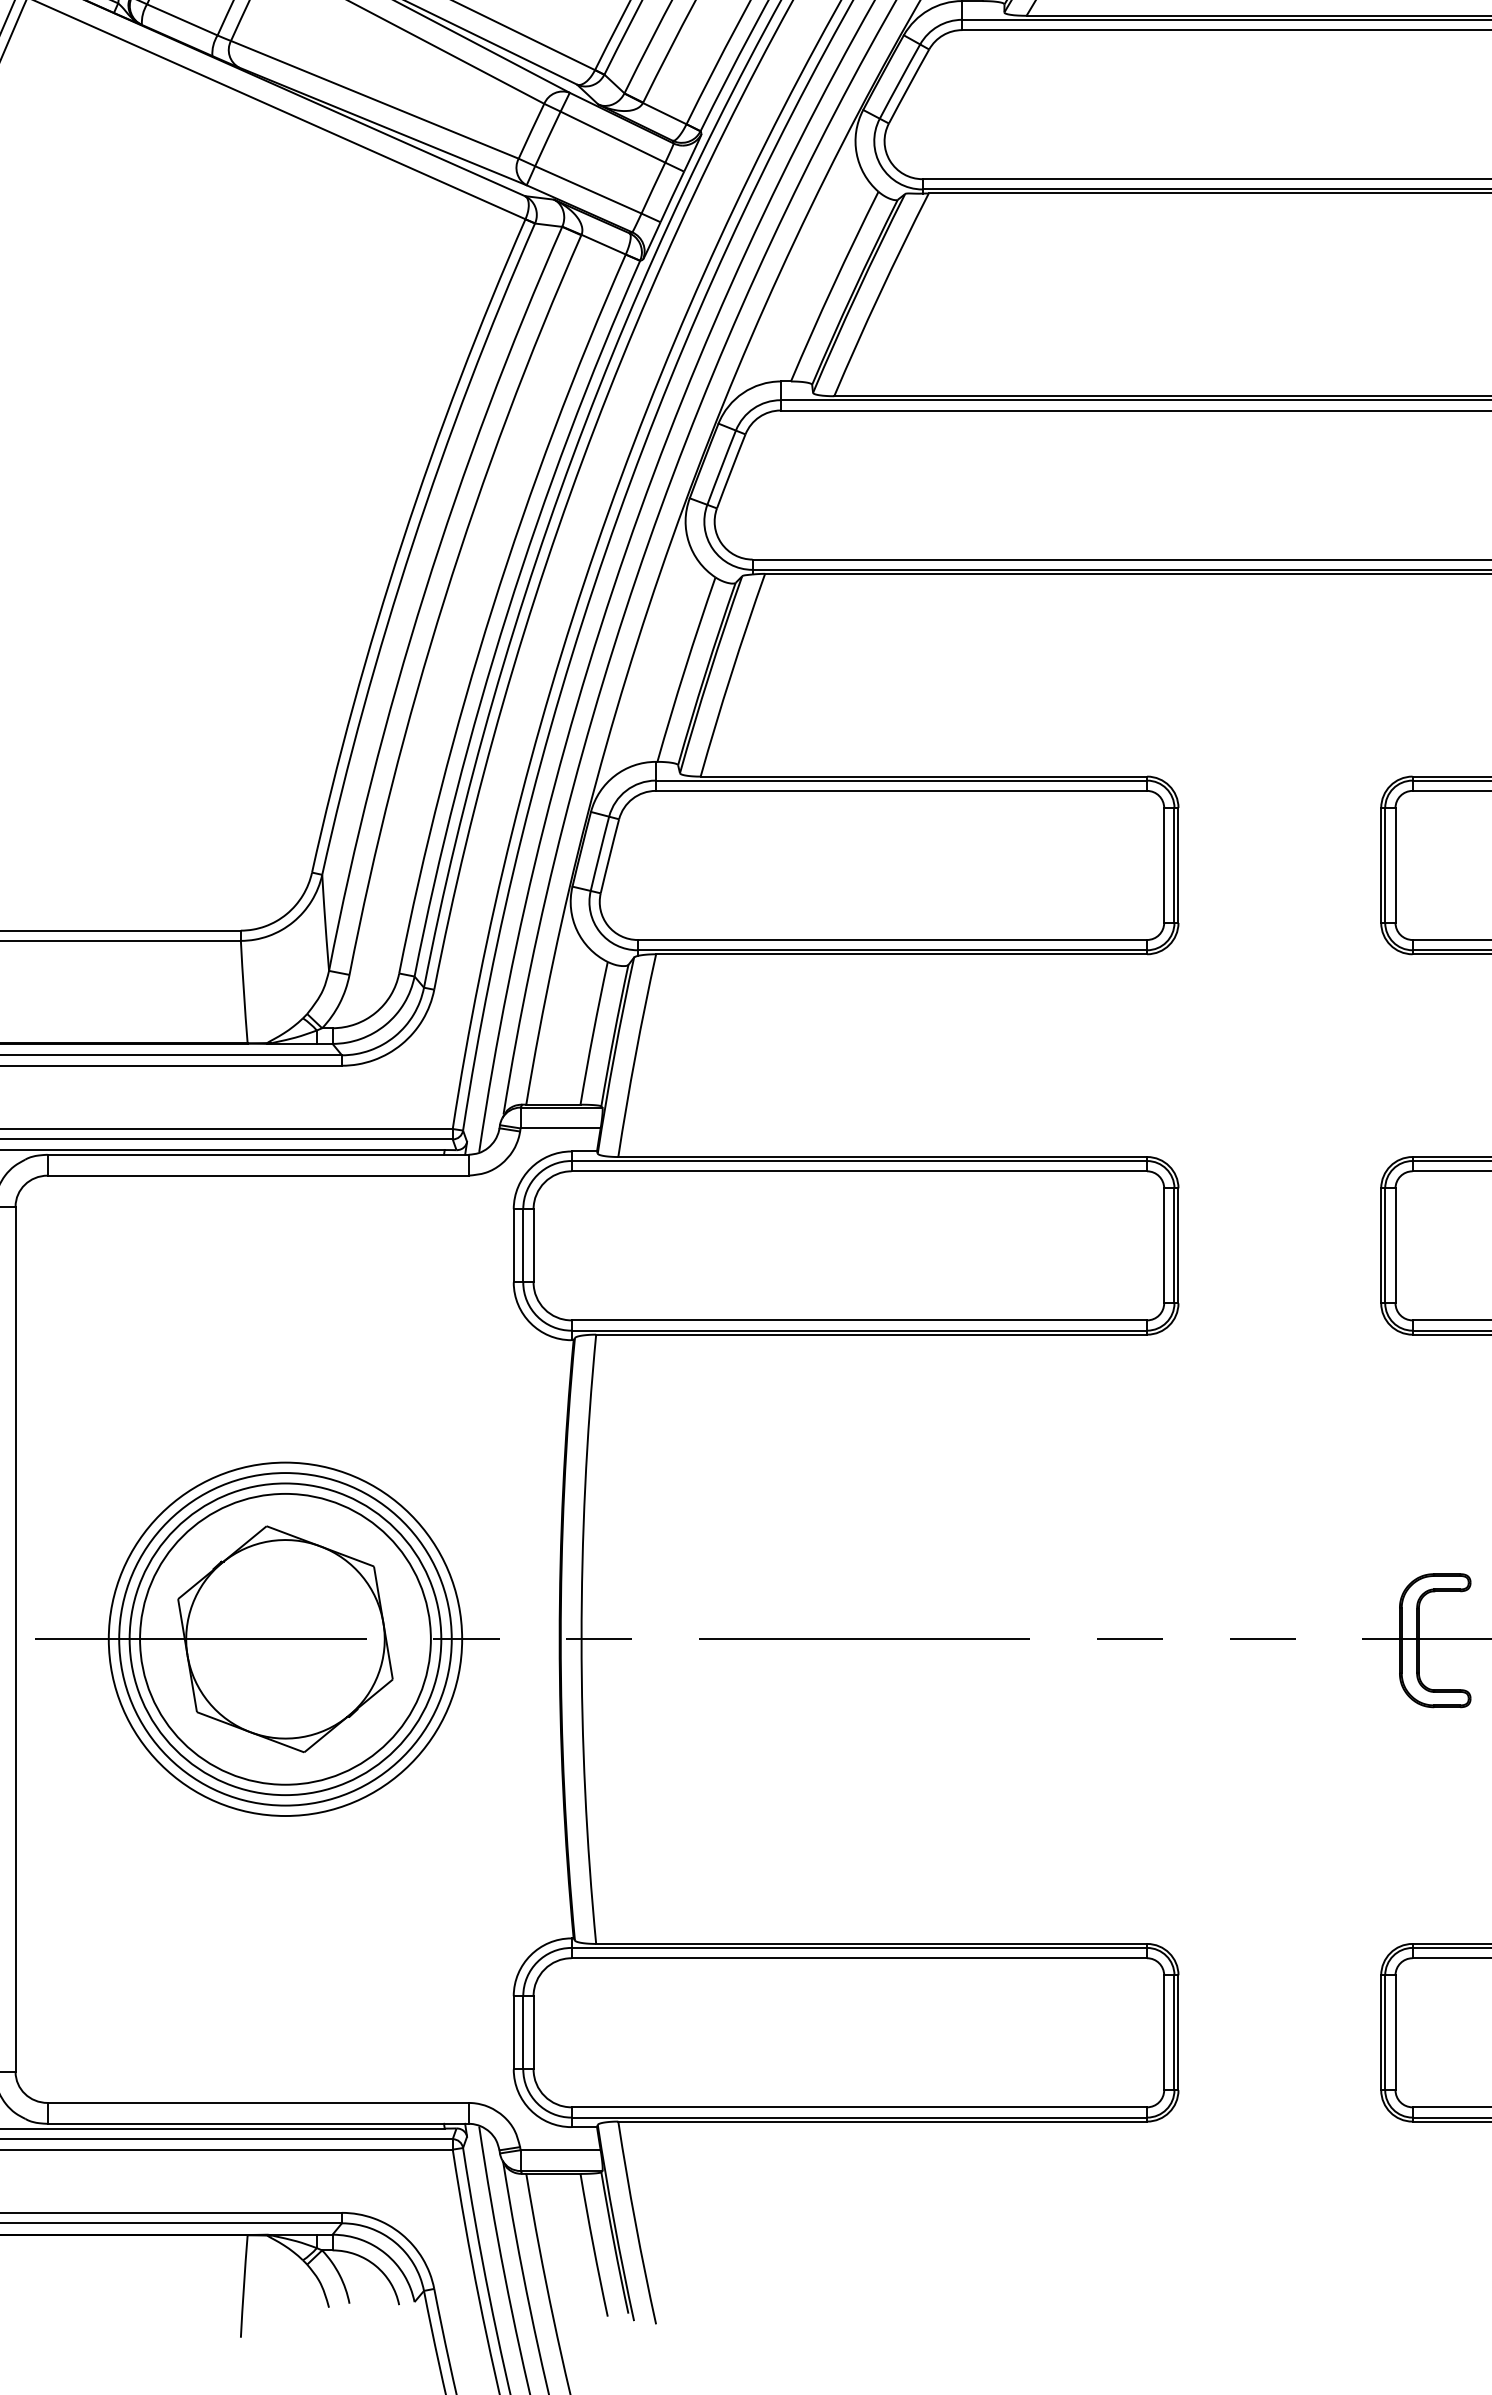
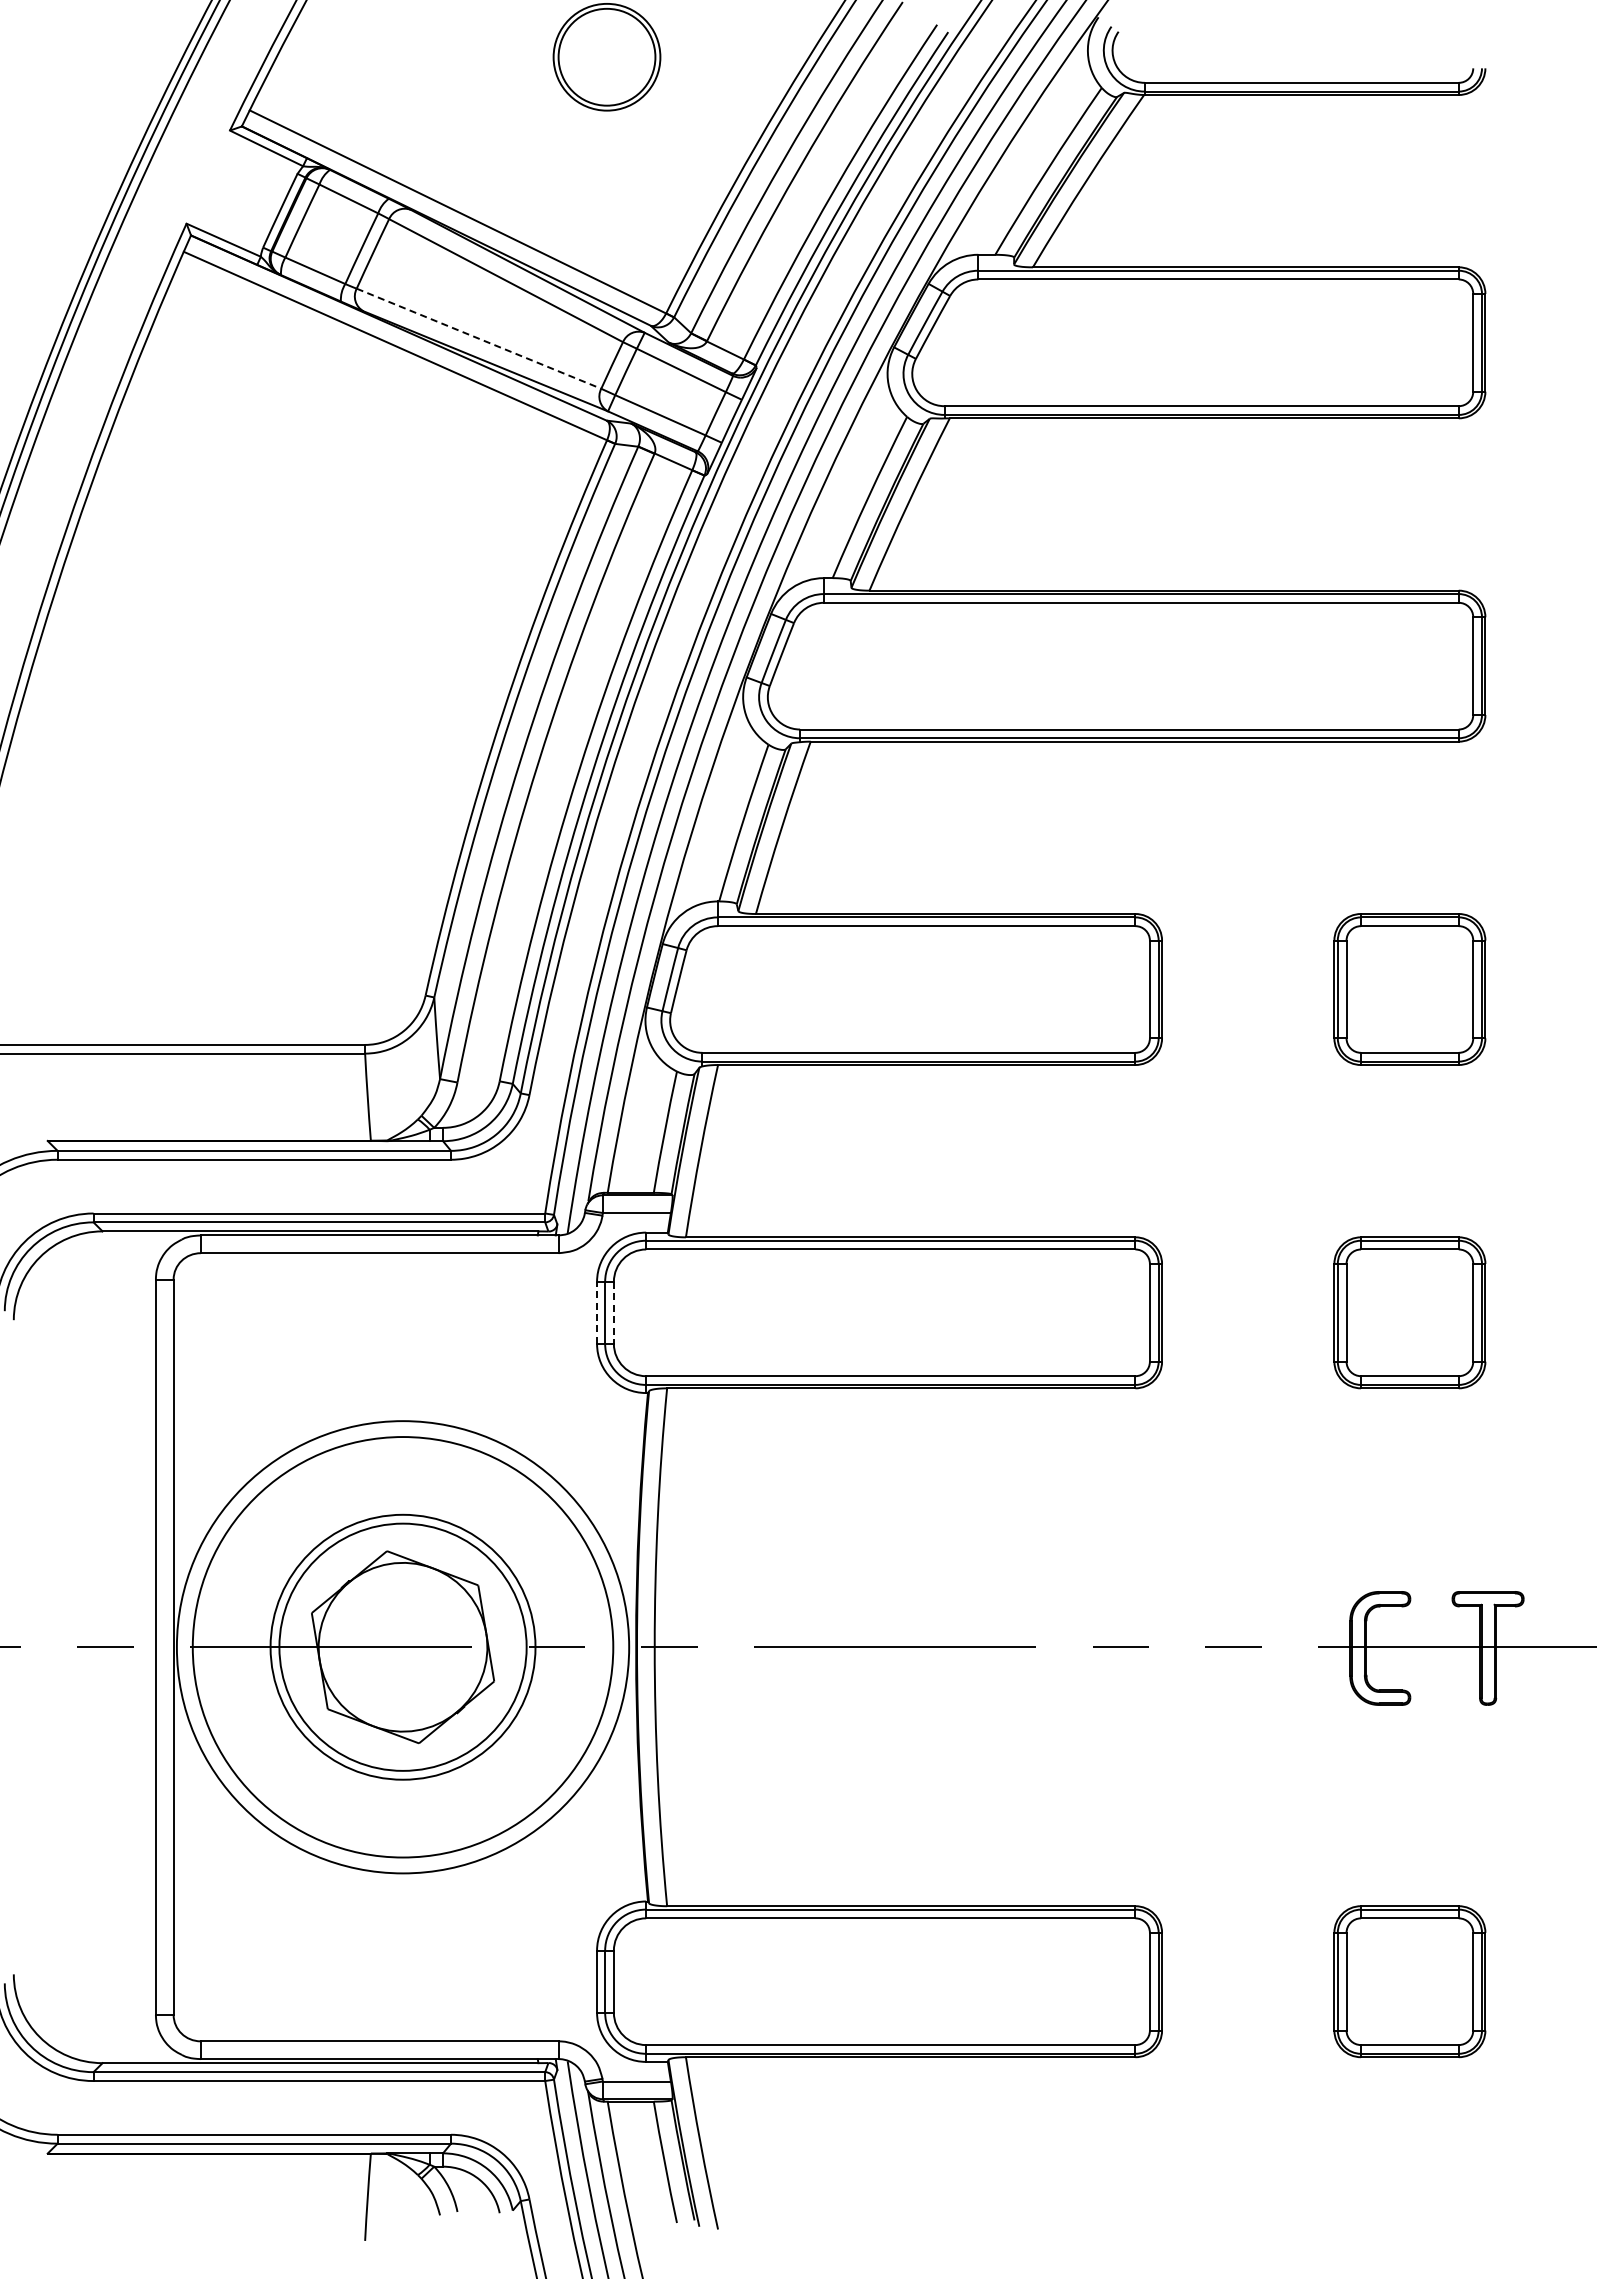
line: (373, 99) -> (477, 338), solid -> dashed
line: (514, 1245) -> (597, 1312), solid -> dashed
line: (533, 1246) -> (613, 1313), solid -> dashed
circle: (284, 1638) -> (402, 1646), size x1.6
circle: (284, 1639) -> (402, 1647), size x1.4

